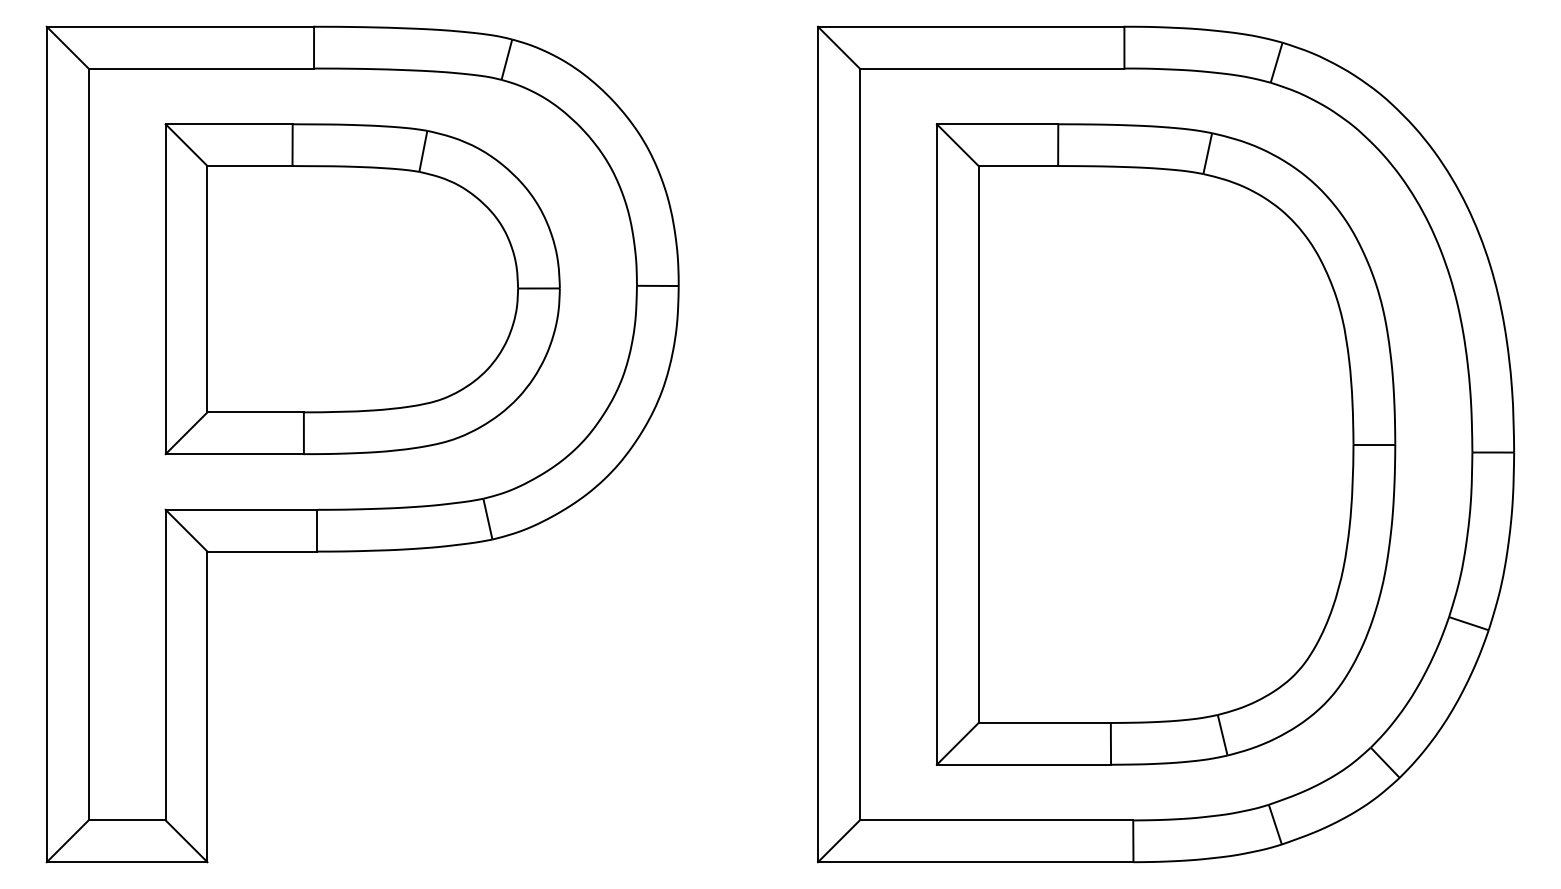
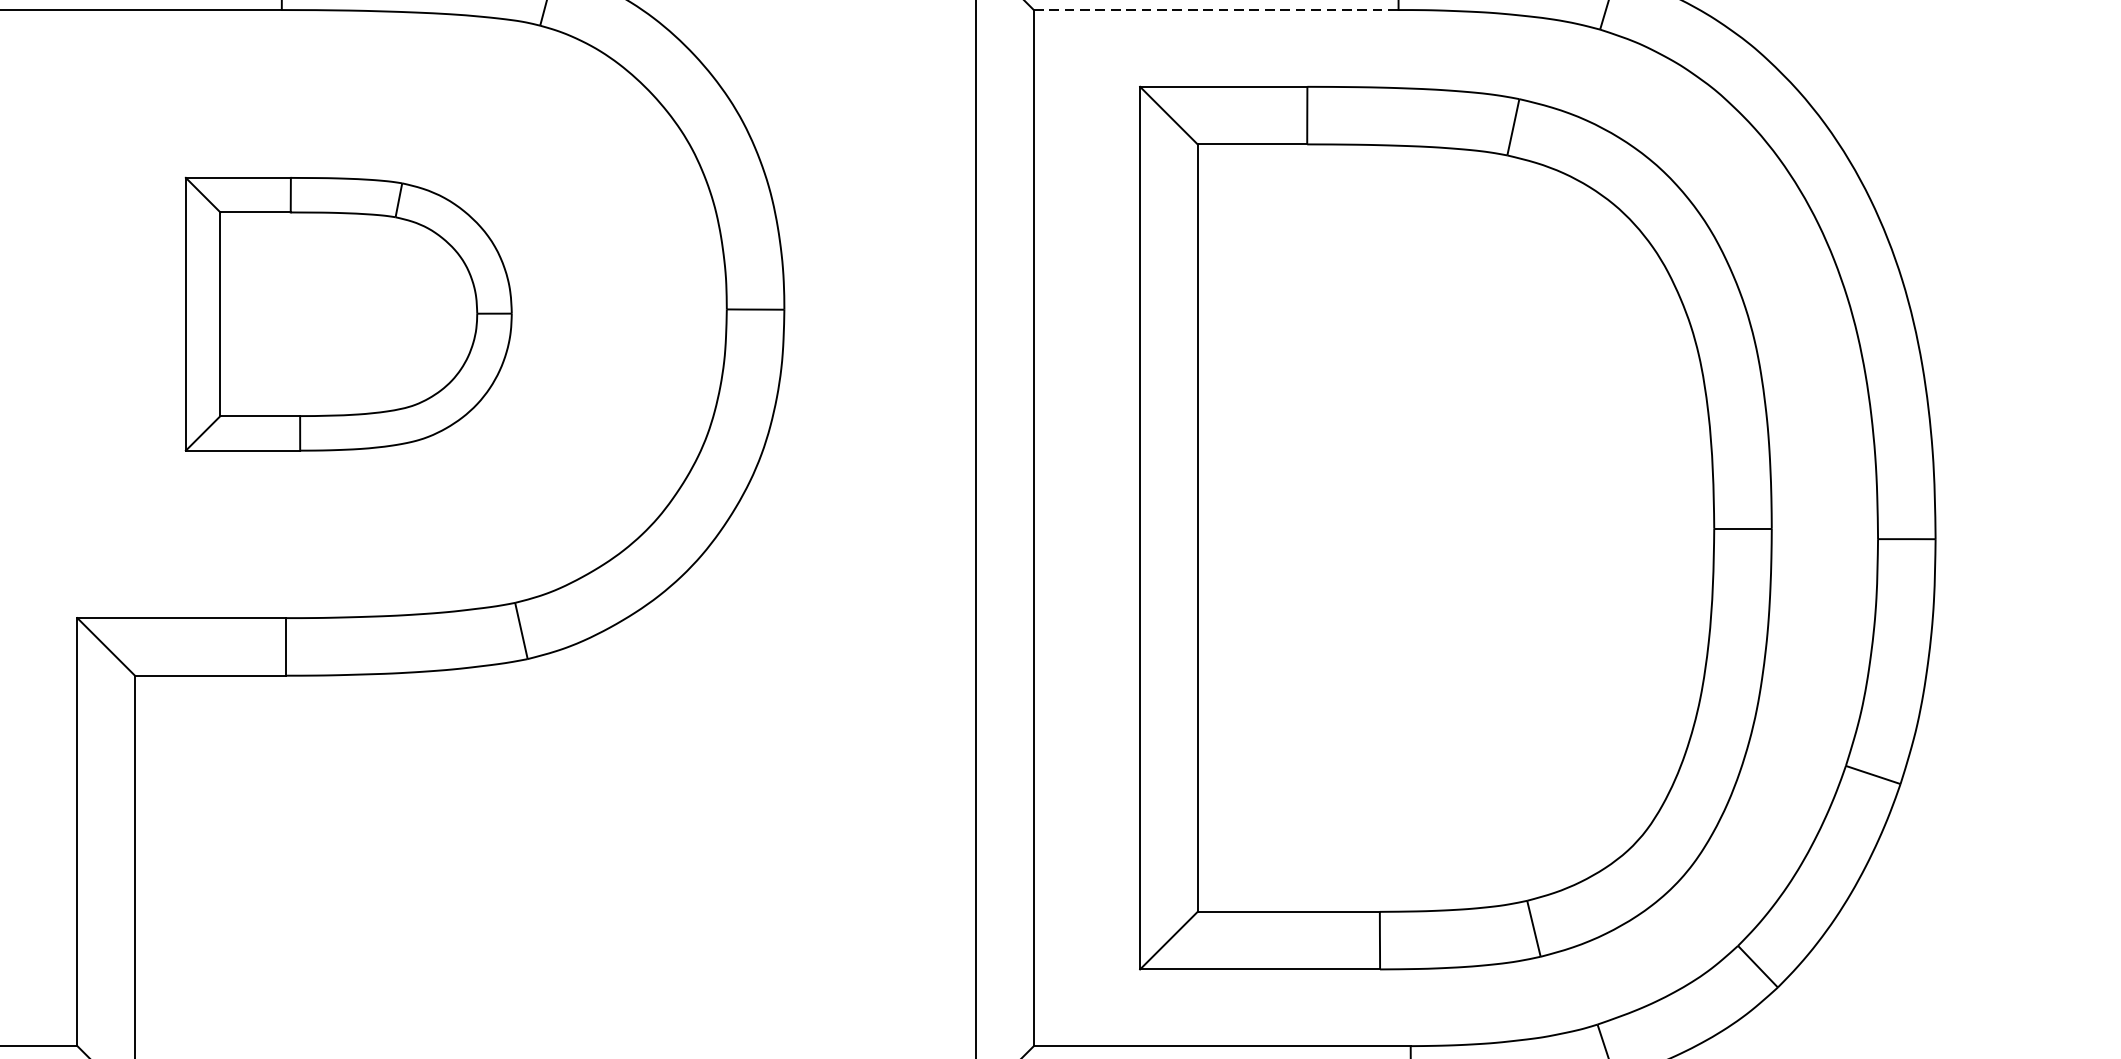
line: (992, 68) -> (1216, 9), solid -> dashed
part: (362, 289) -> (348, 314), size x0.6

